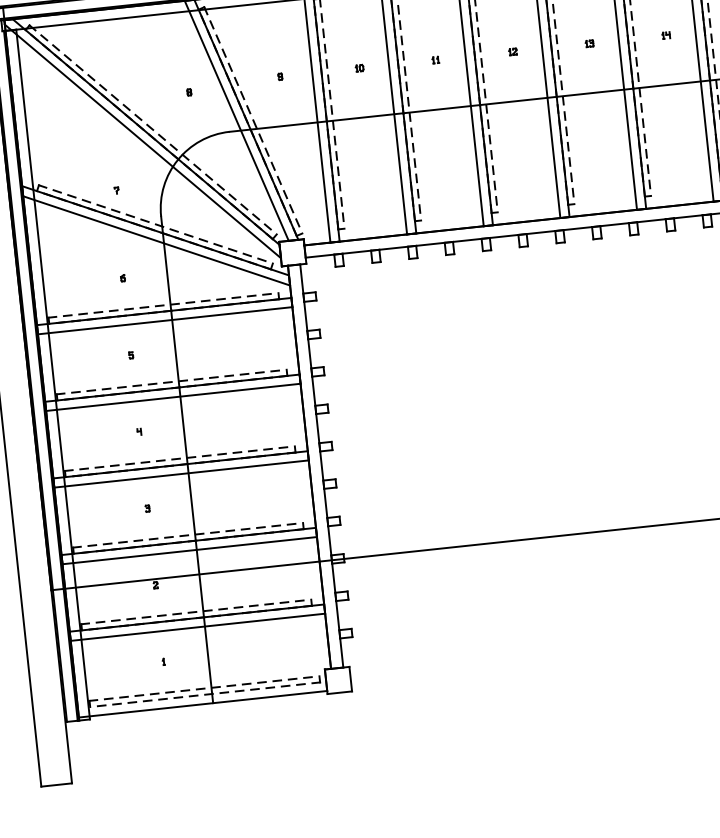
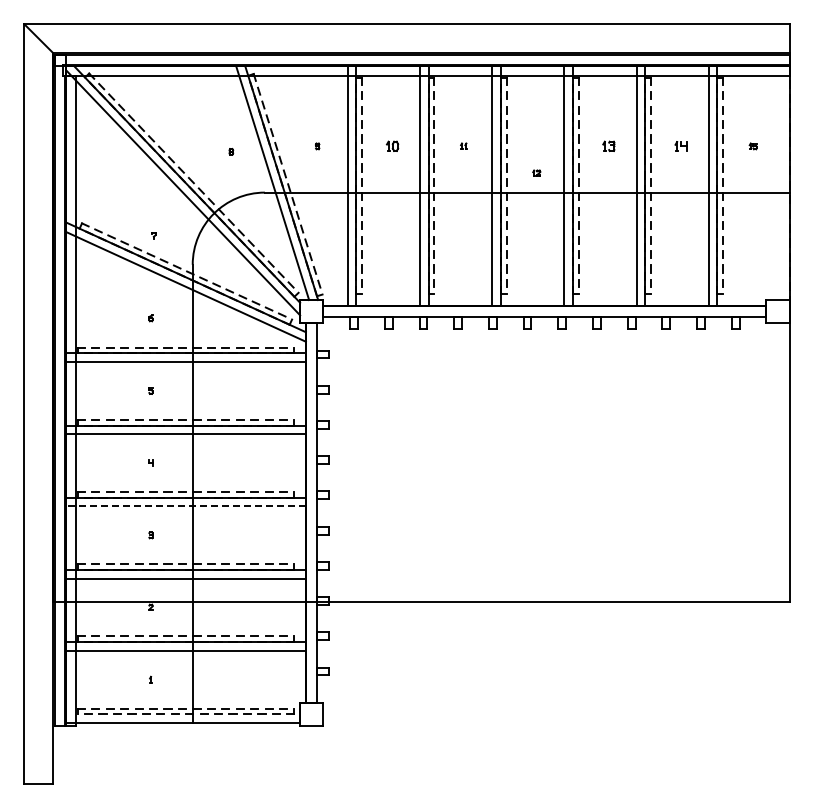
part: (665, 34) -> (680, 145), size x1.6
part: (589, 43) -> (608, 146), size x1.6
part: (512, 51) -> (536, 172), moved
part: (358, 68) -> (391, 146), size x1.6
line: (181, 473) -> (186, 506), solid -> dashed

